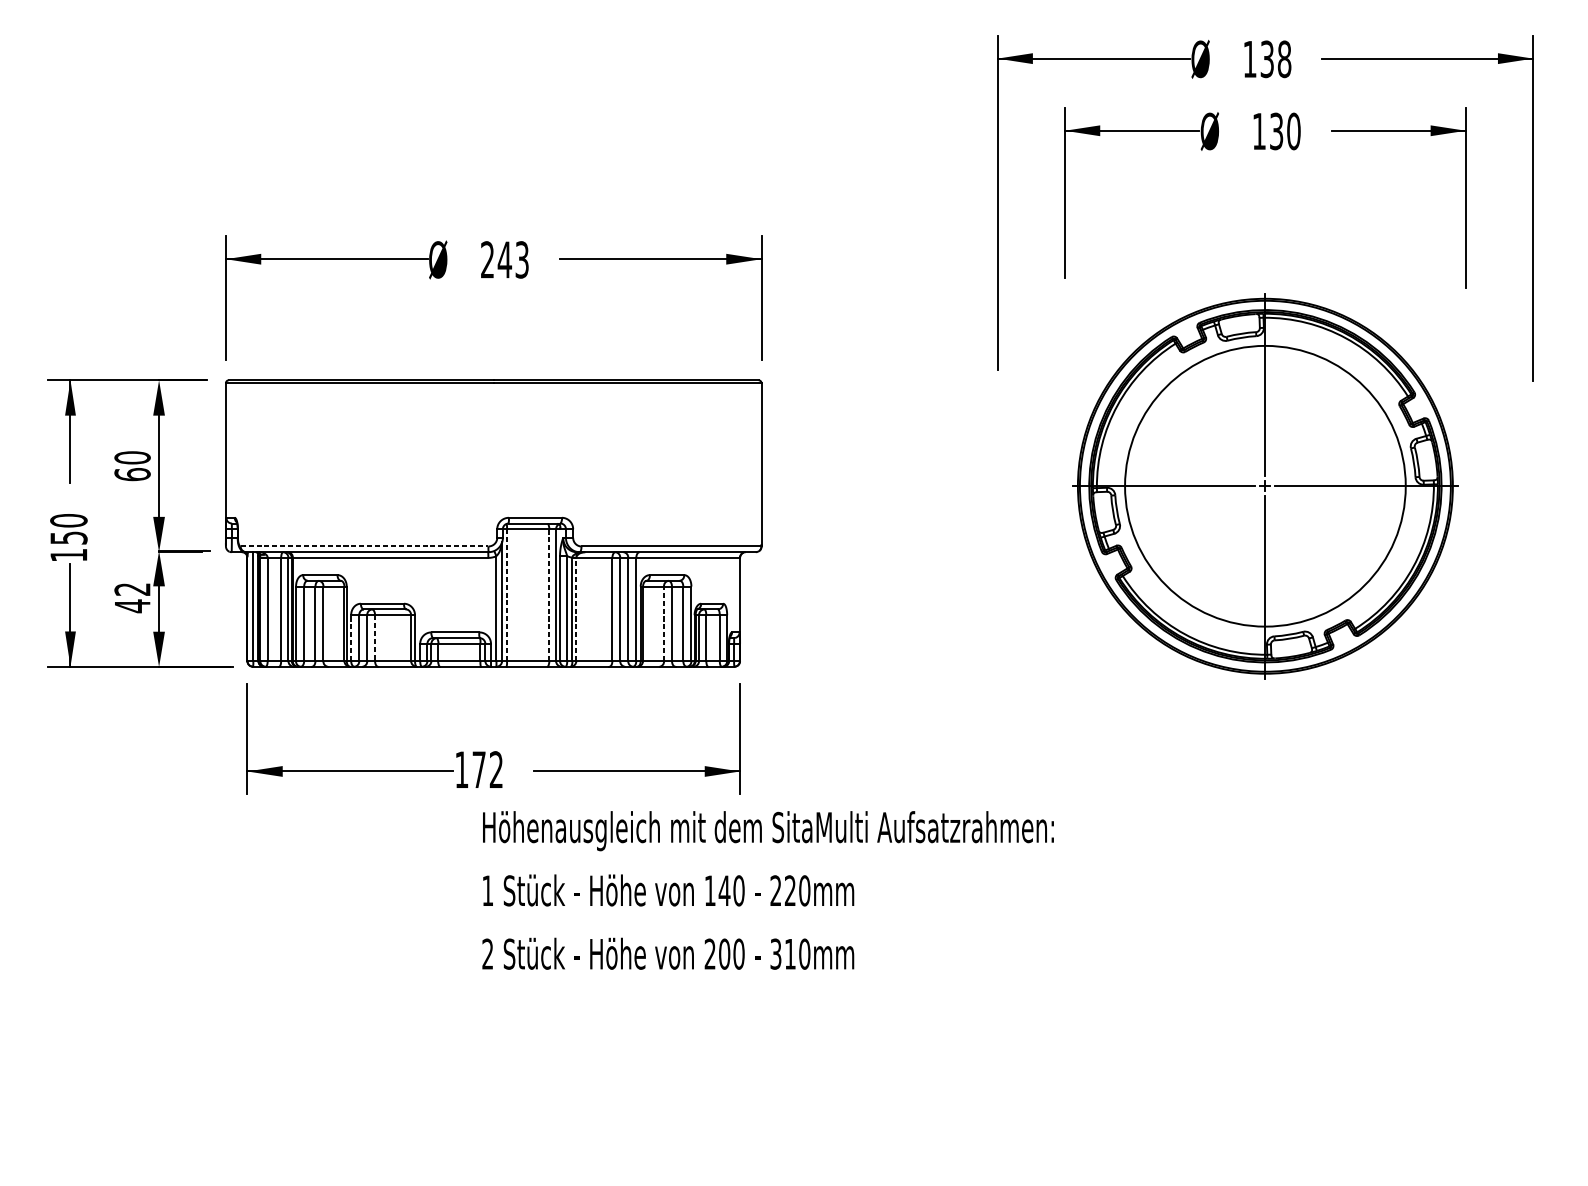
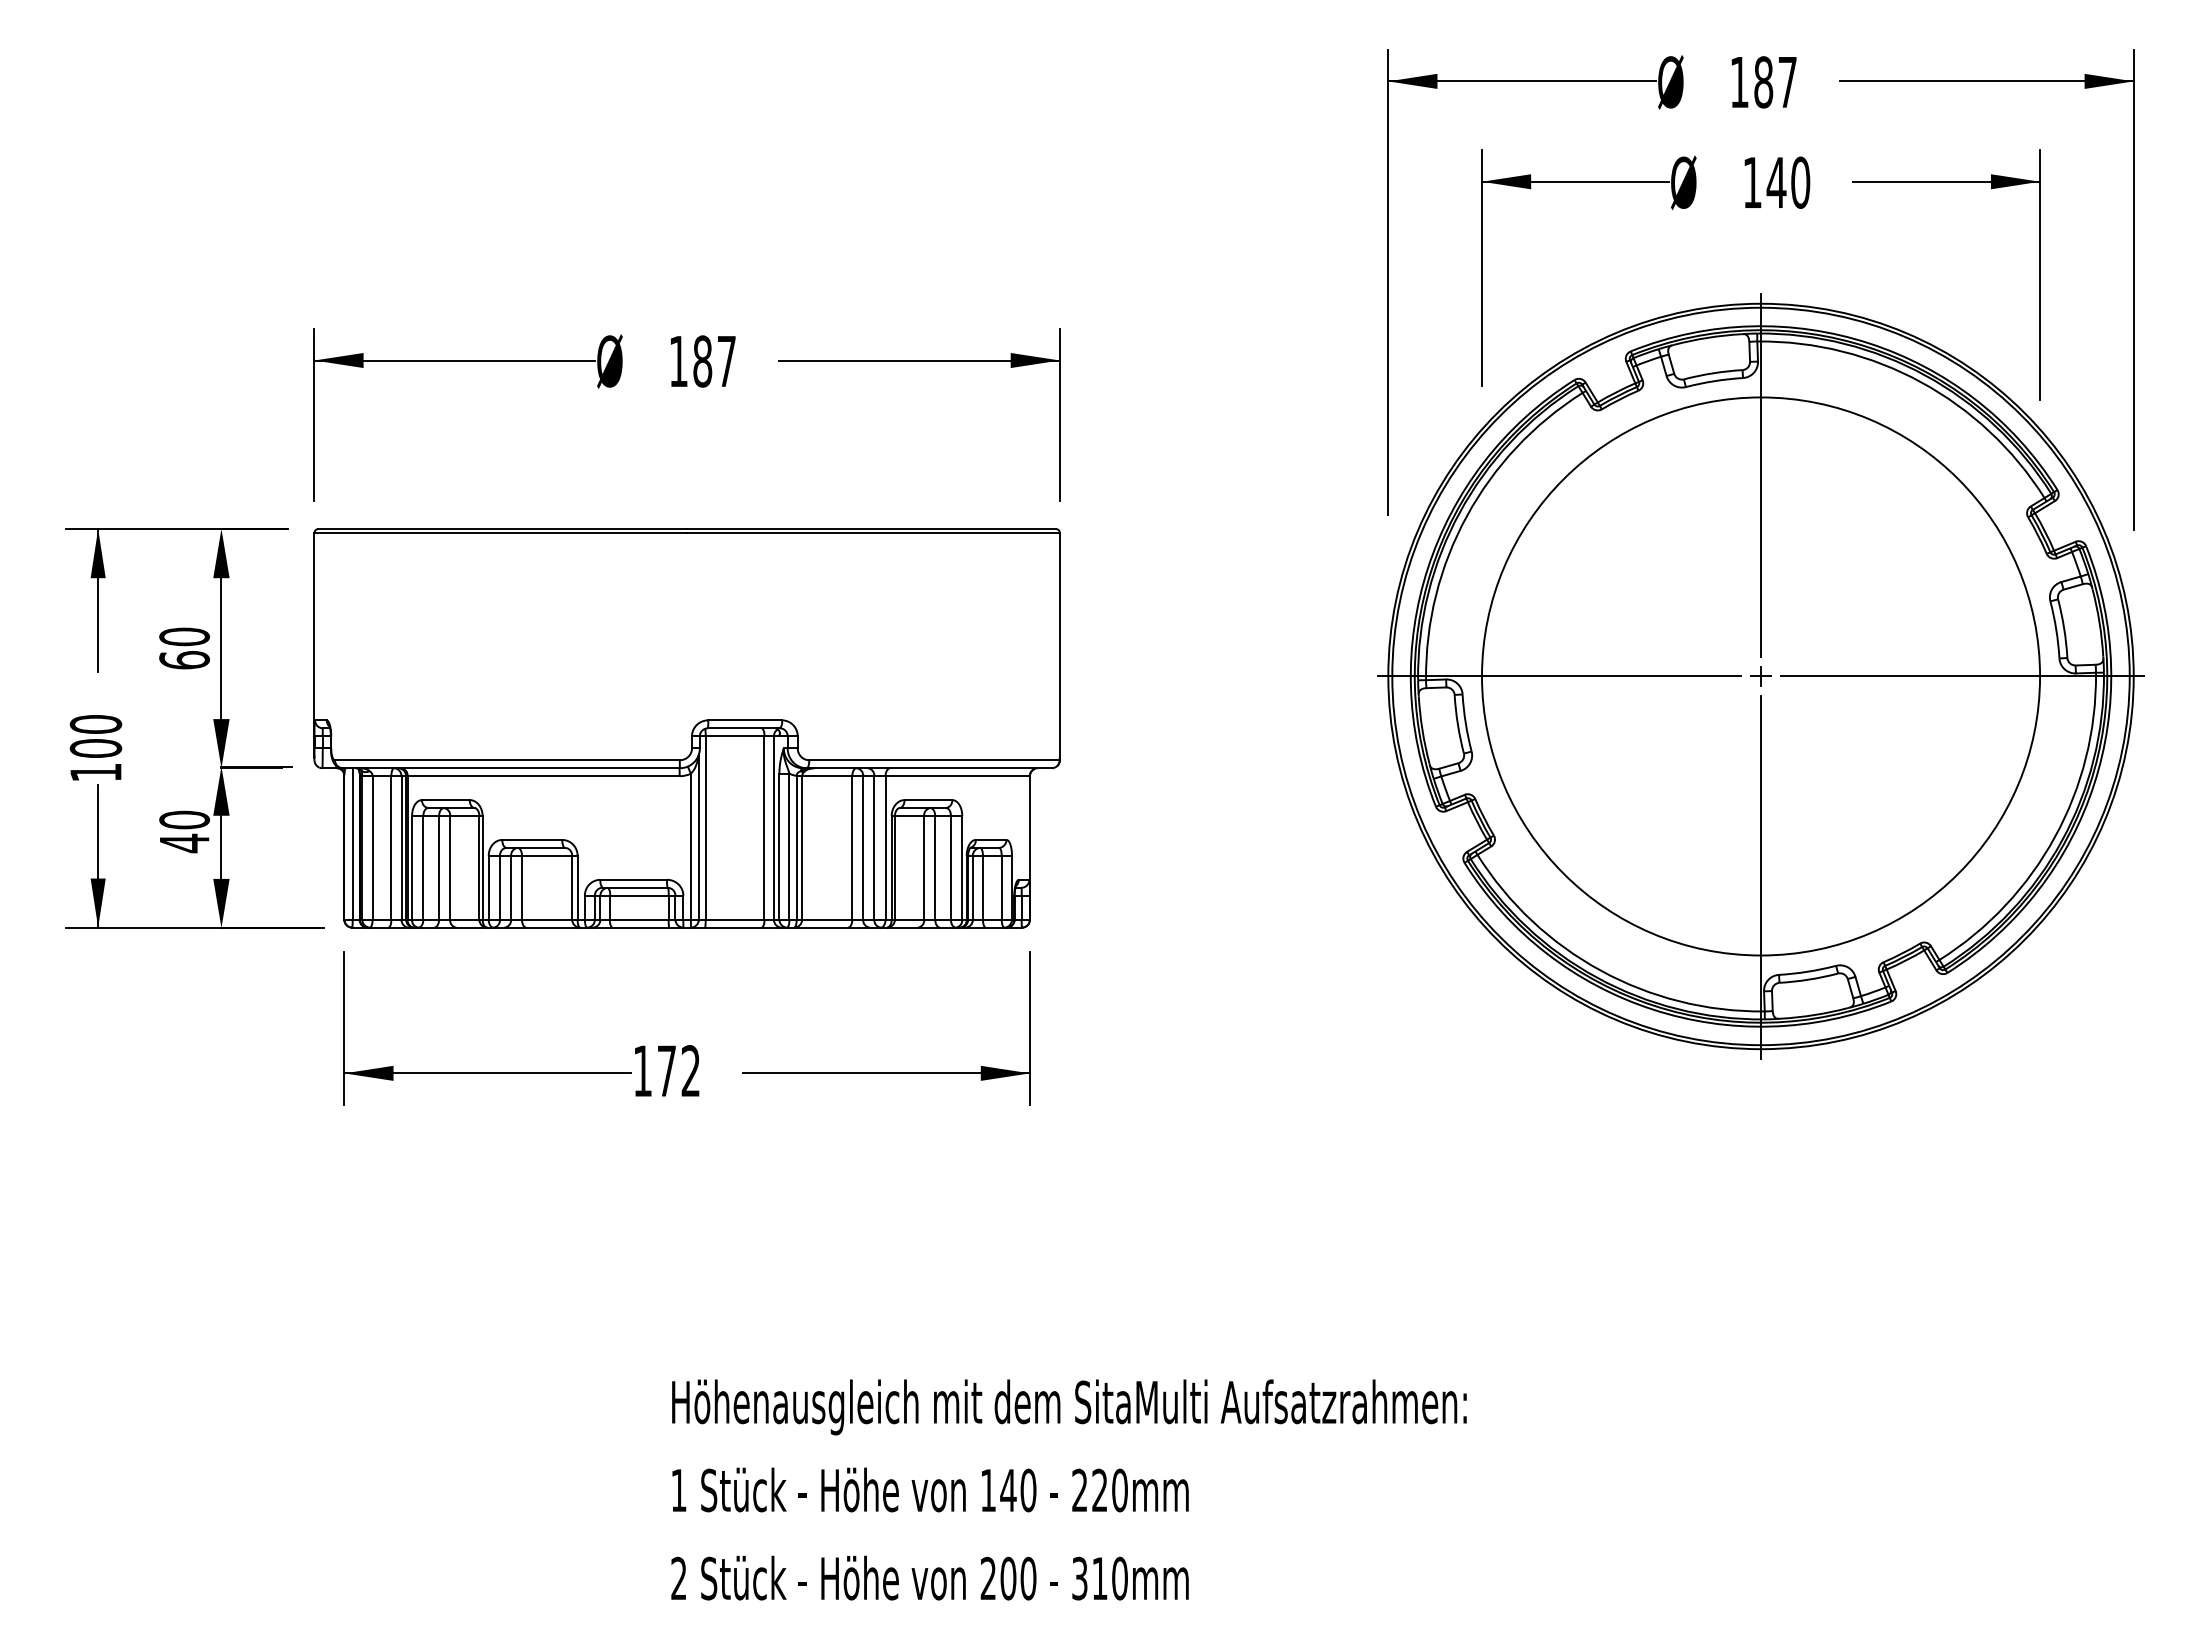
text: (1275, 59) -> (1775, 82), 138 -> 187
text: (1276, 131) -> (1776, 182), 130 -> 140
text: (504, 259) -> (702, 361), 243 -> 187
part: (1265, 486) -> (1760, 676), size x1.43
text: (68, 538) -> (95, 748), 150 -> 100
line: (364, 546) -> (507, 760), dashed -> solid
text: (132, 589) -> (184, 819), 42 -> 40
line: (506, 595) -> (705, 828), dashed -> solid
line: (549, 595) -> (764, 828), dashed -> solid
line: (576, 609) -> (802, 847), dashed -> solid
line: (664, 623) -> (924, 867), dashed -> solid
line: (350, 637) -> (488, 887), dashed -> solid
line: (375, 637) -> (522, 887), dashed -> solid
text: (767, 890) -> (1068, 1489), moved

